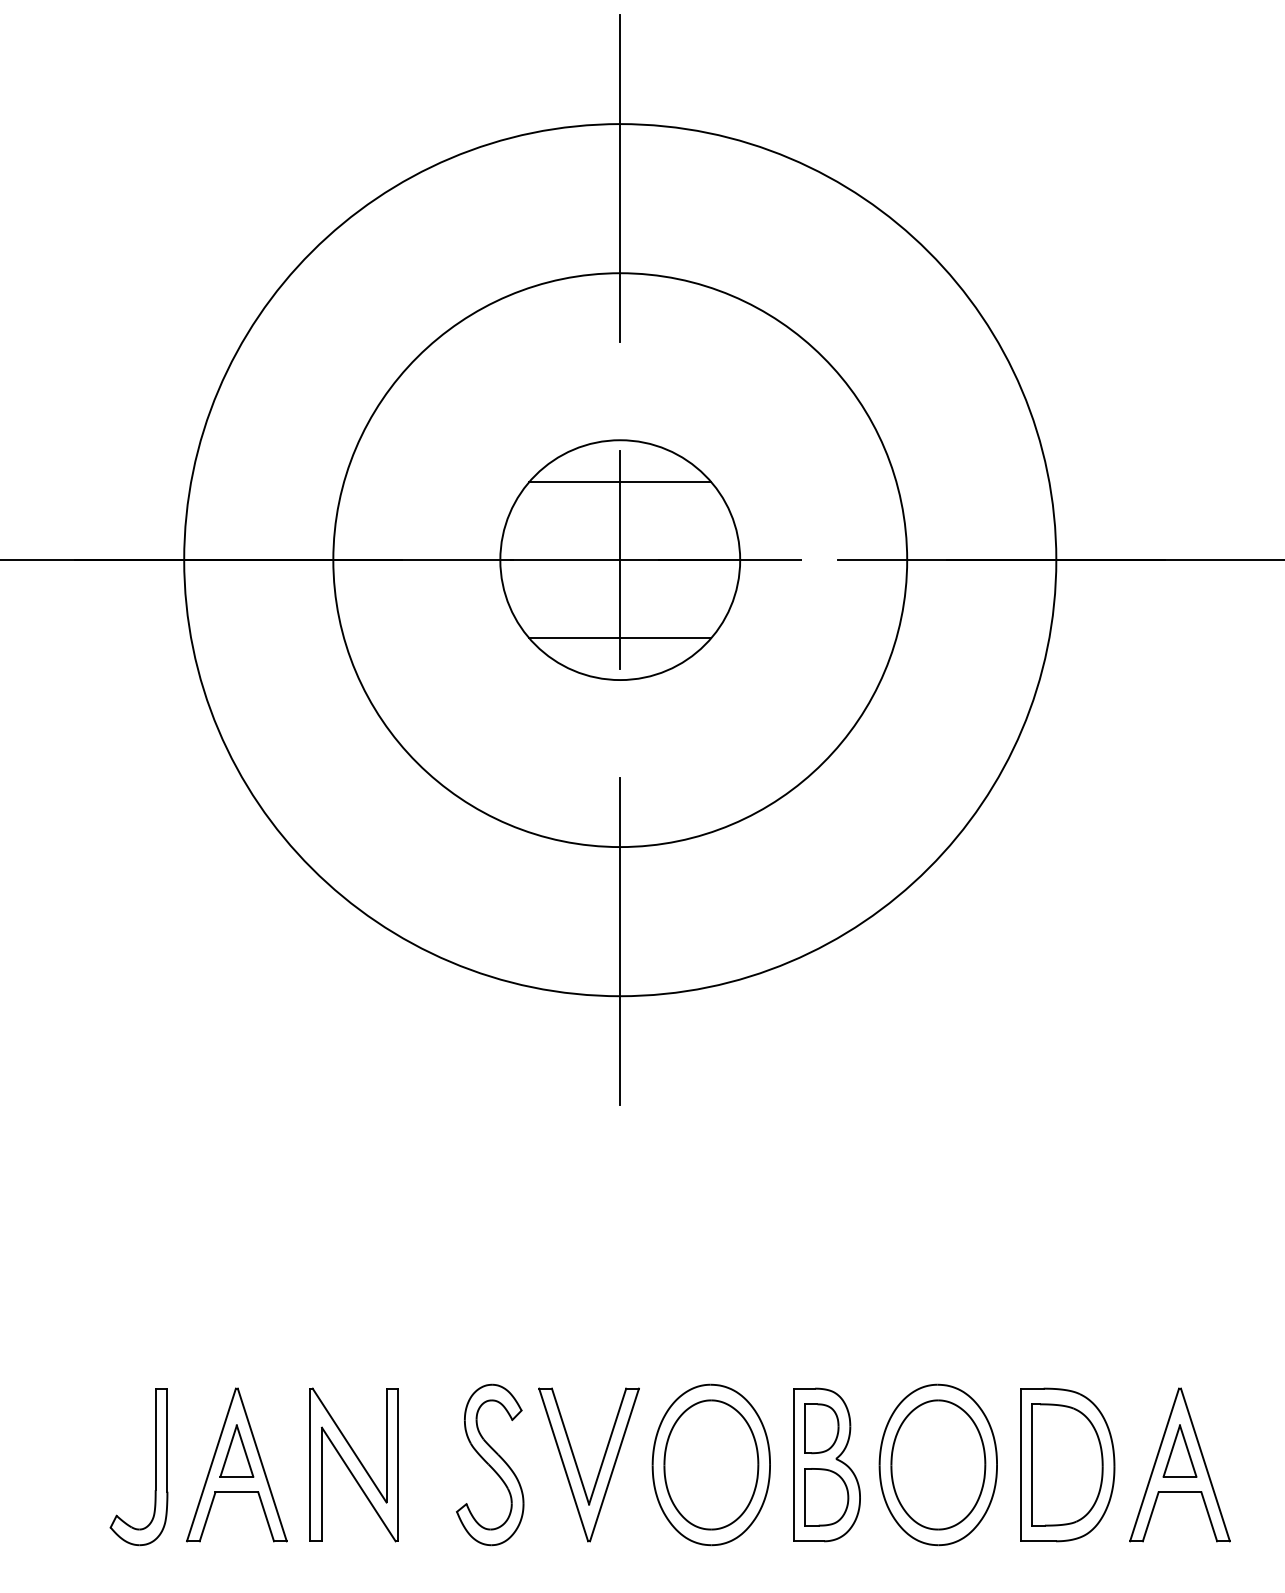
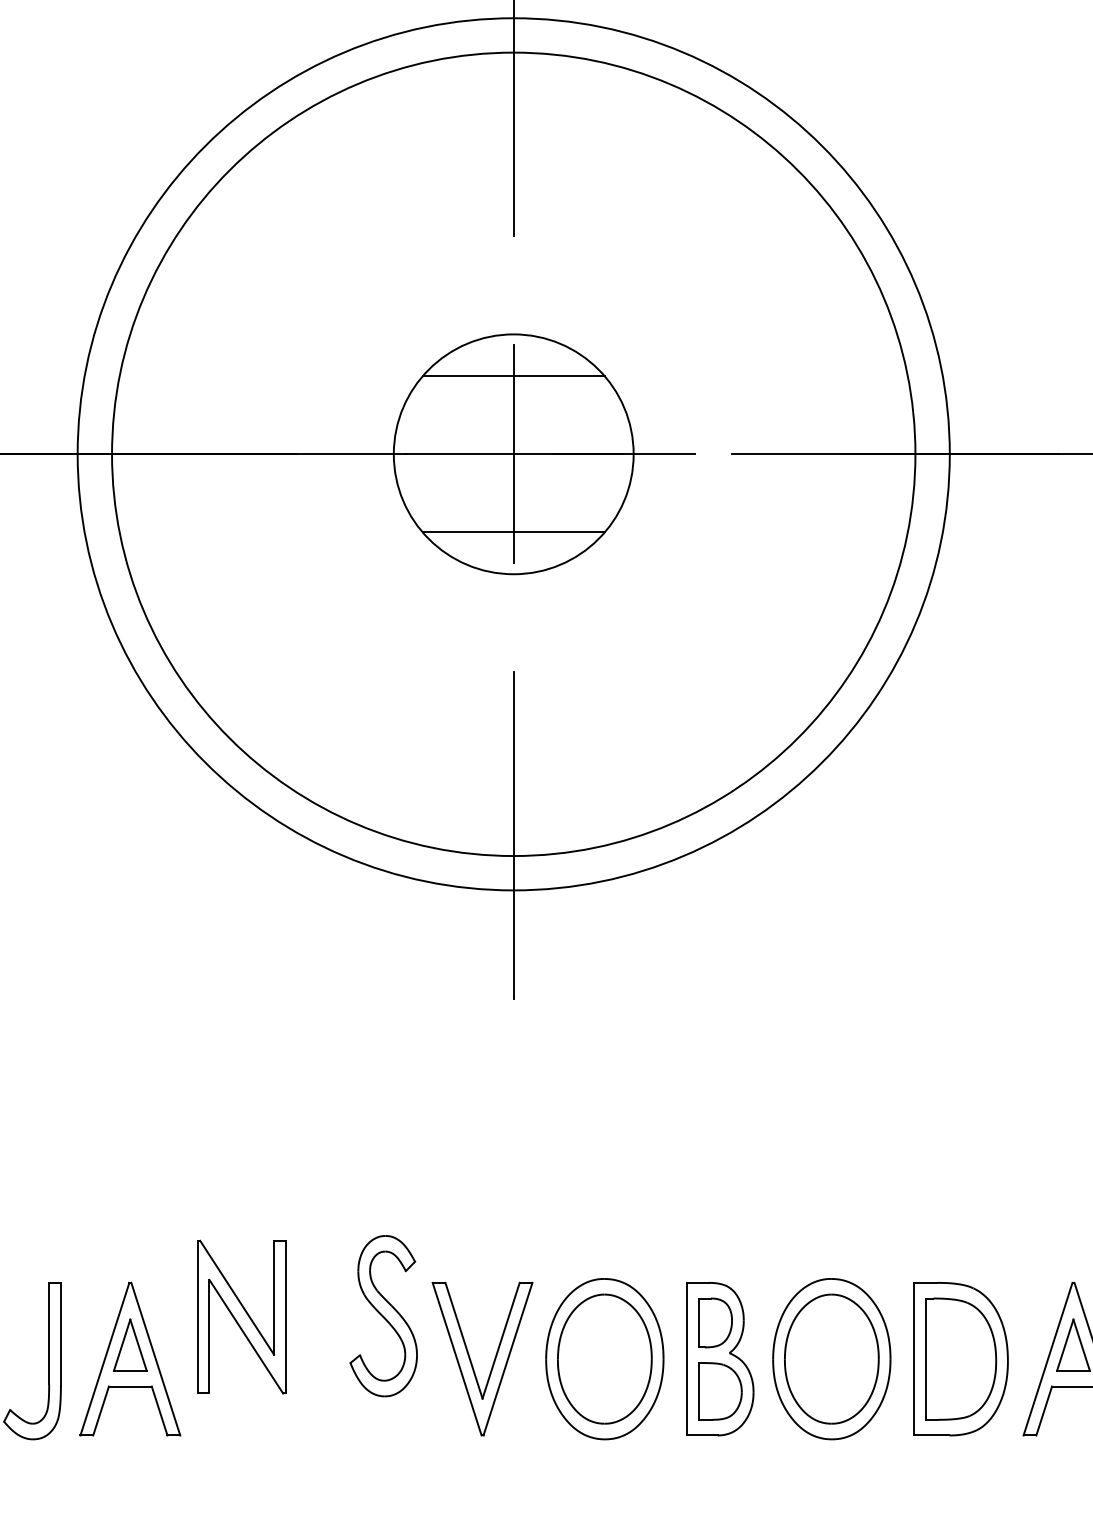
circle: (620, 560) -> (513, 454), size x1.4
part: (353, 1464) -> (240, 1316), moved
part: (490, 1464) -> (383, 1315), moved

